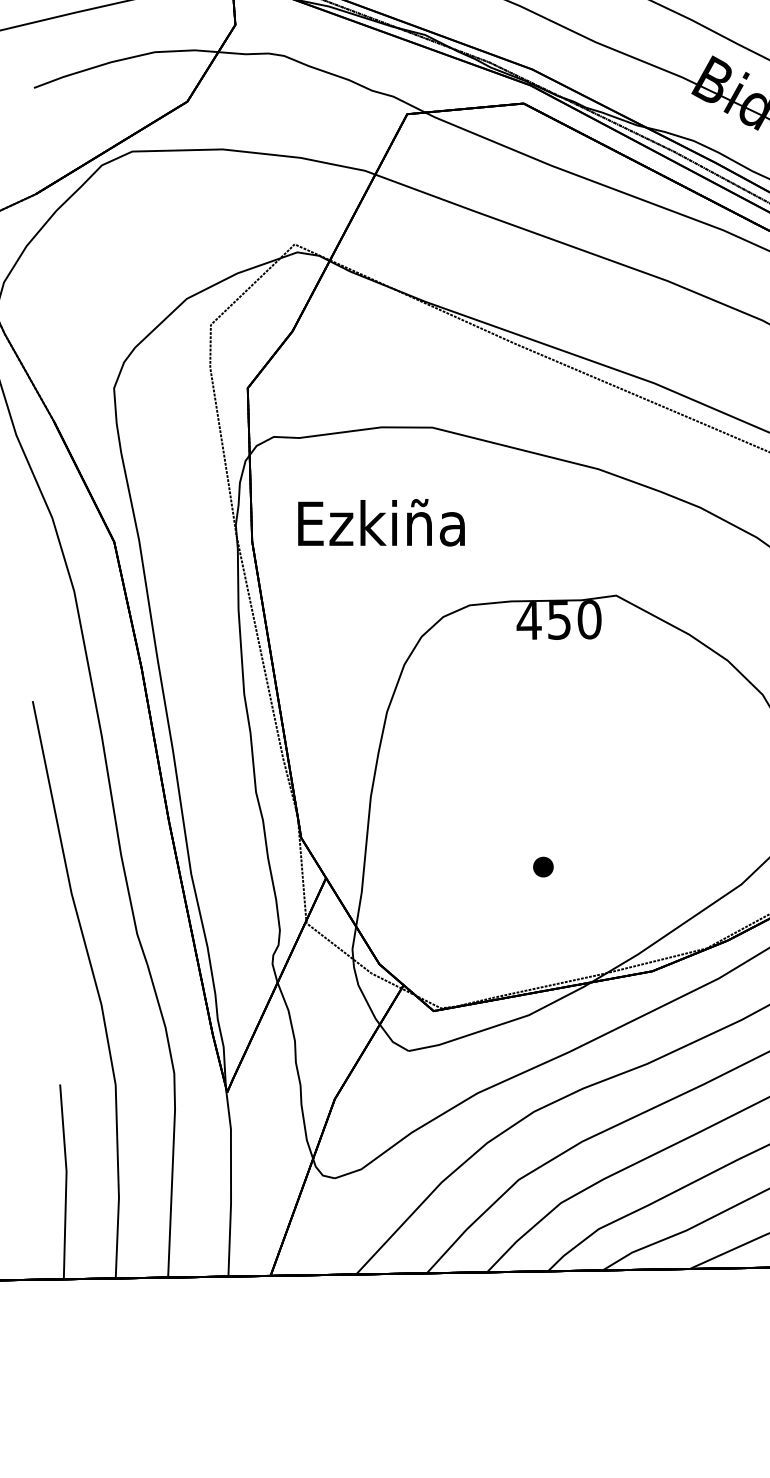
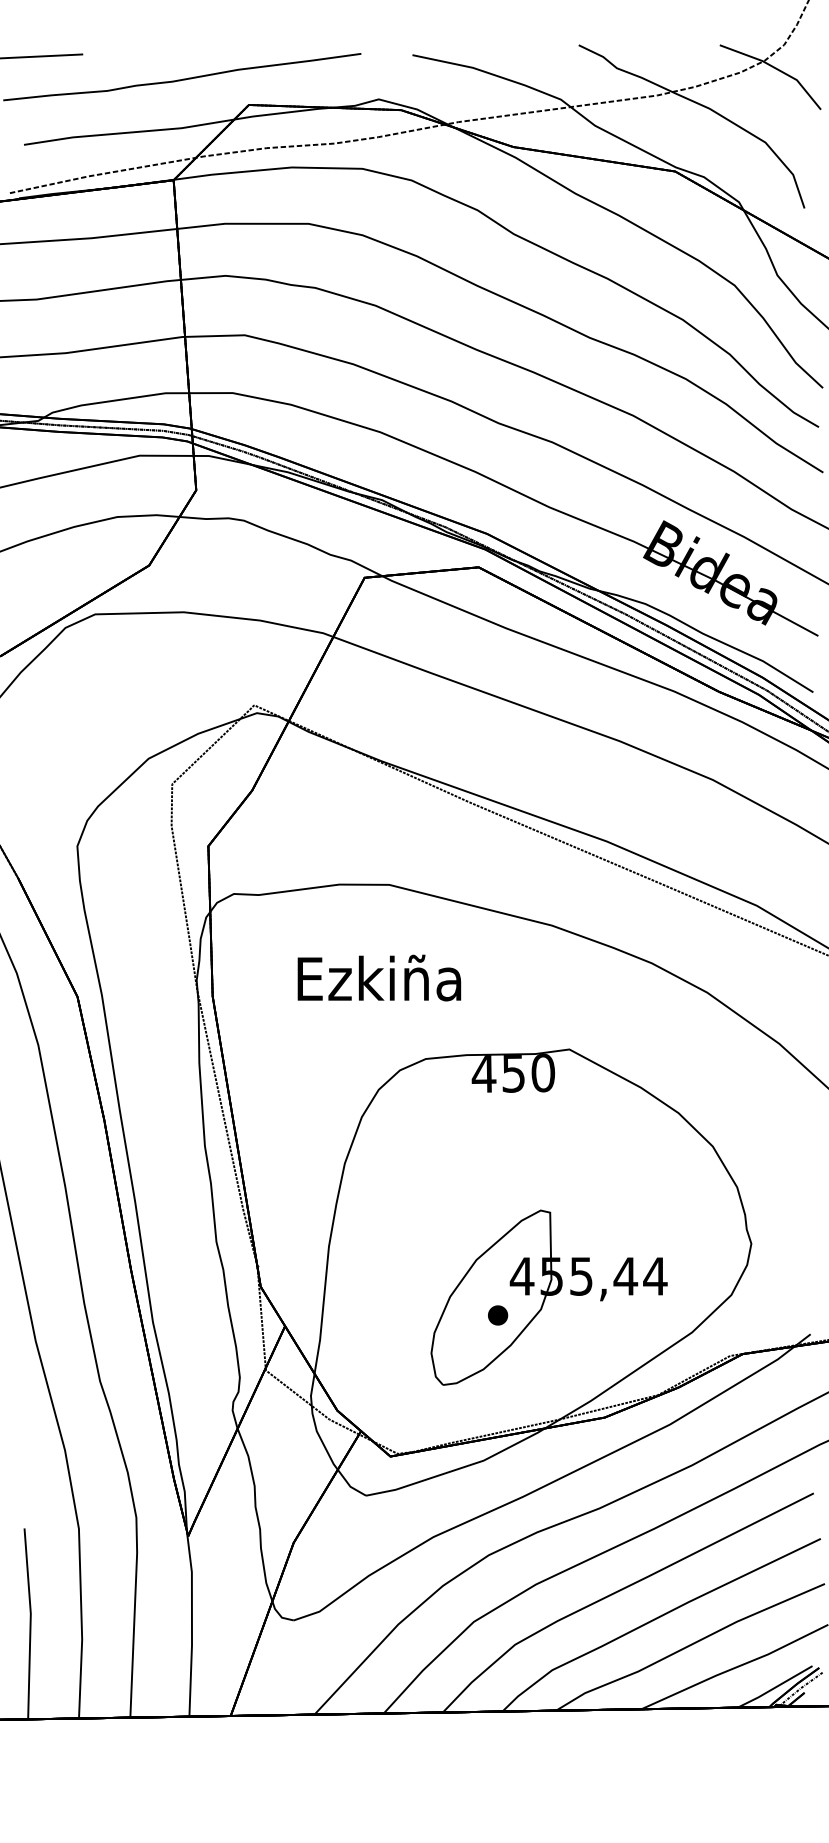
text: (381, 522) -> (379, 977), moved
part: (594, 848) -> (548, 1297), added

